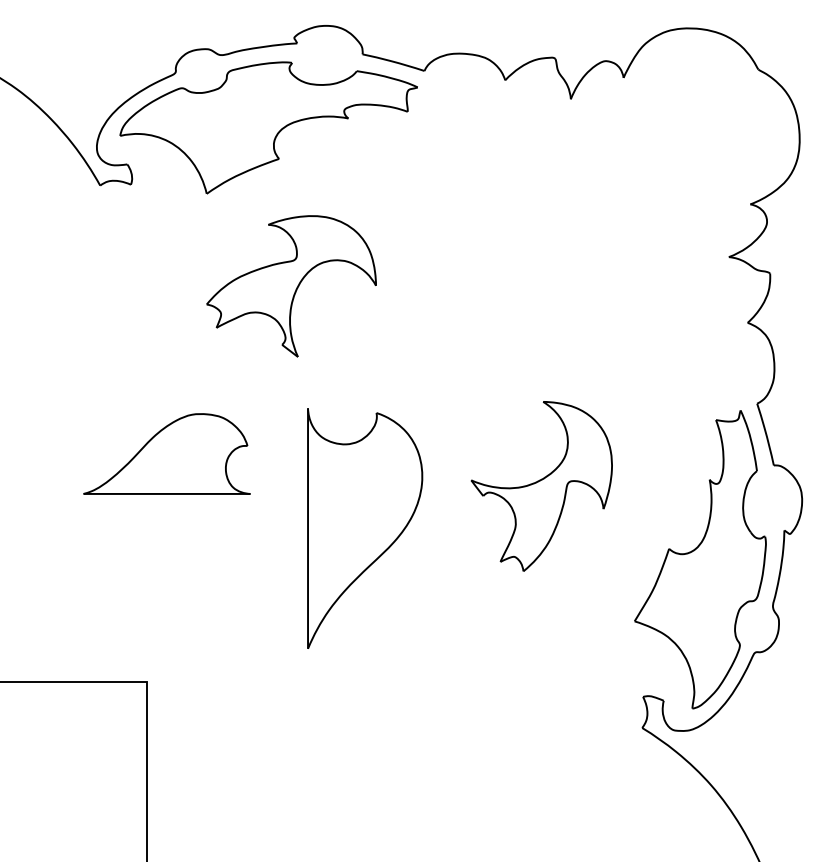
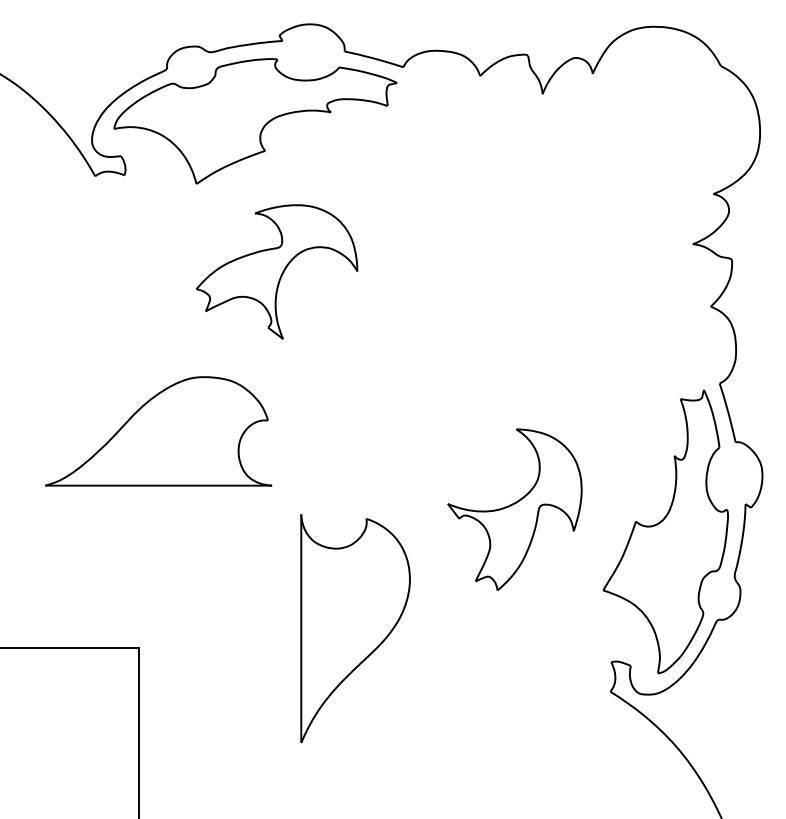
part: (166, 453) -> (158, 430), size x1.43
part: (541, 486) -> (514, 509), moved
part: (365, 528) -> (355, 628), moved

